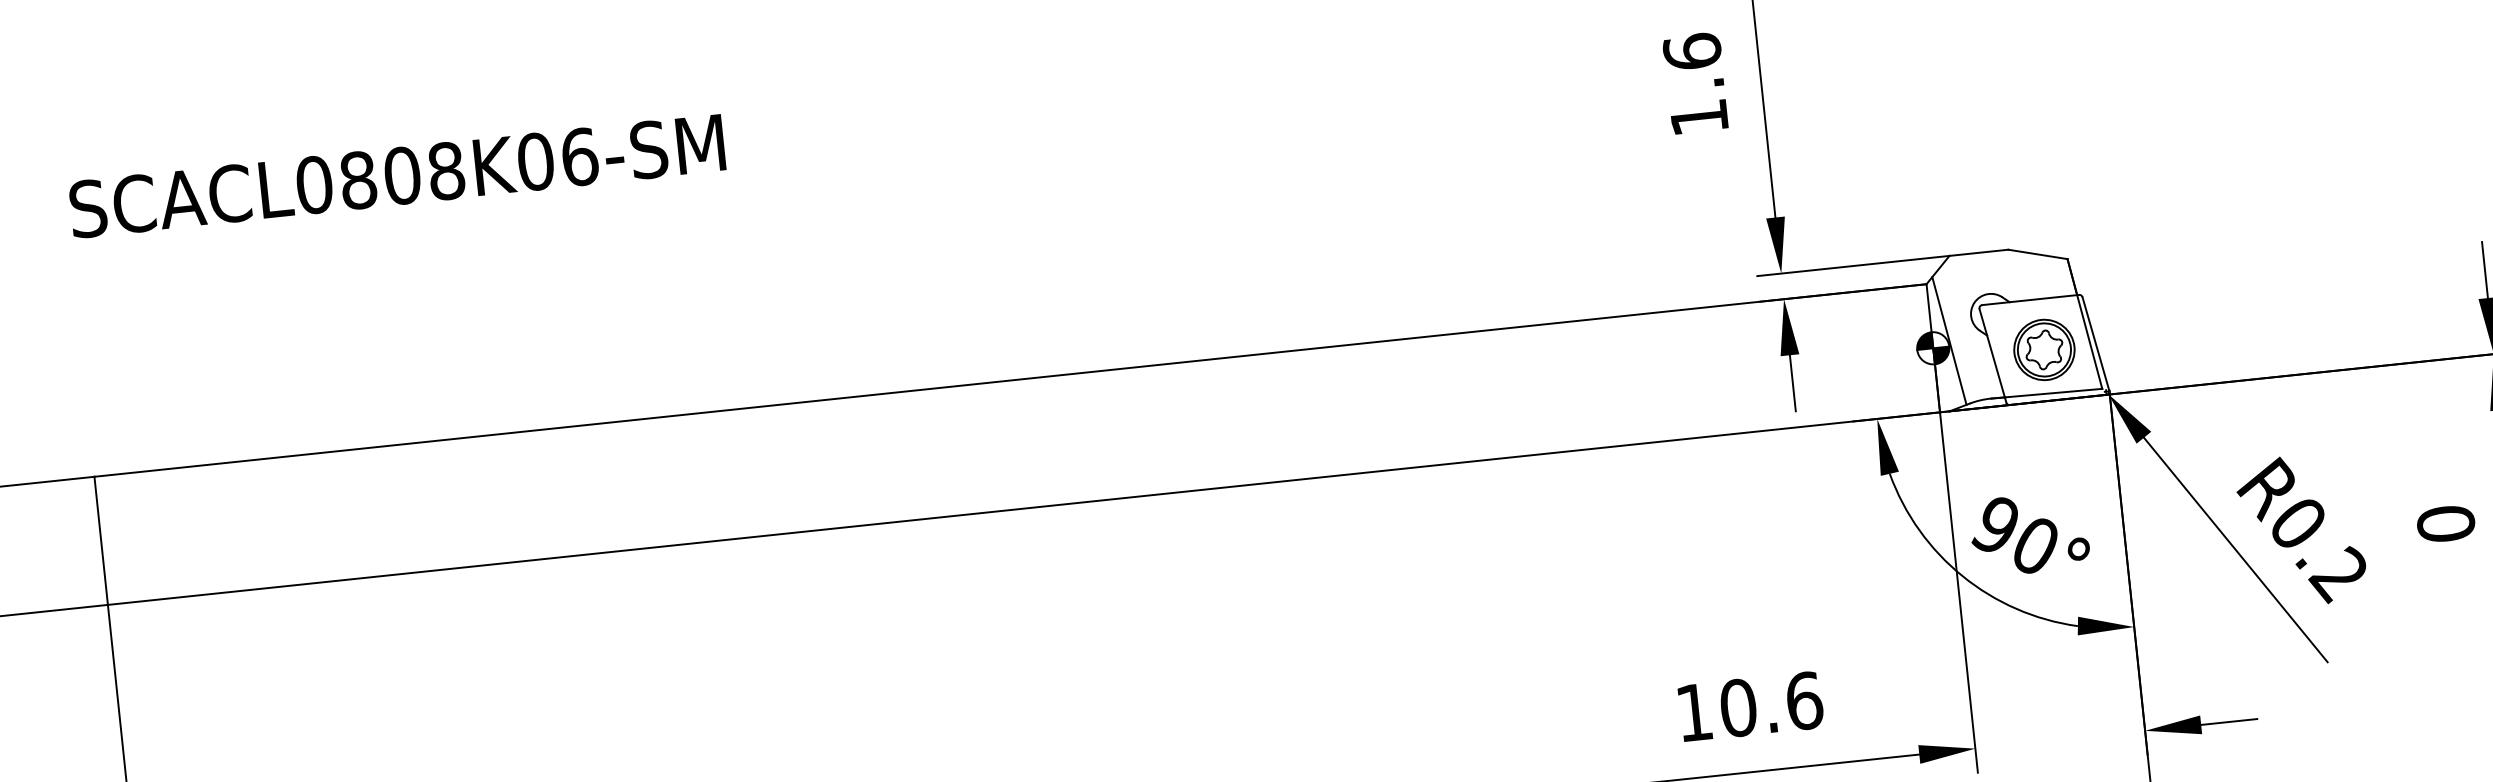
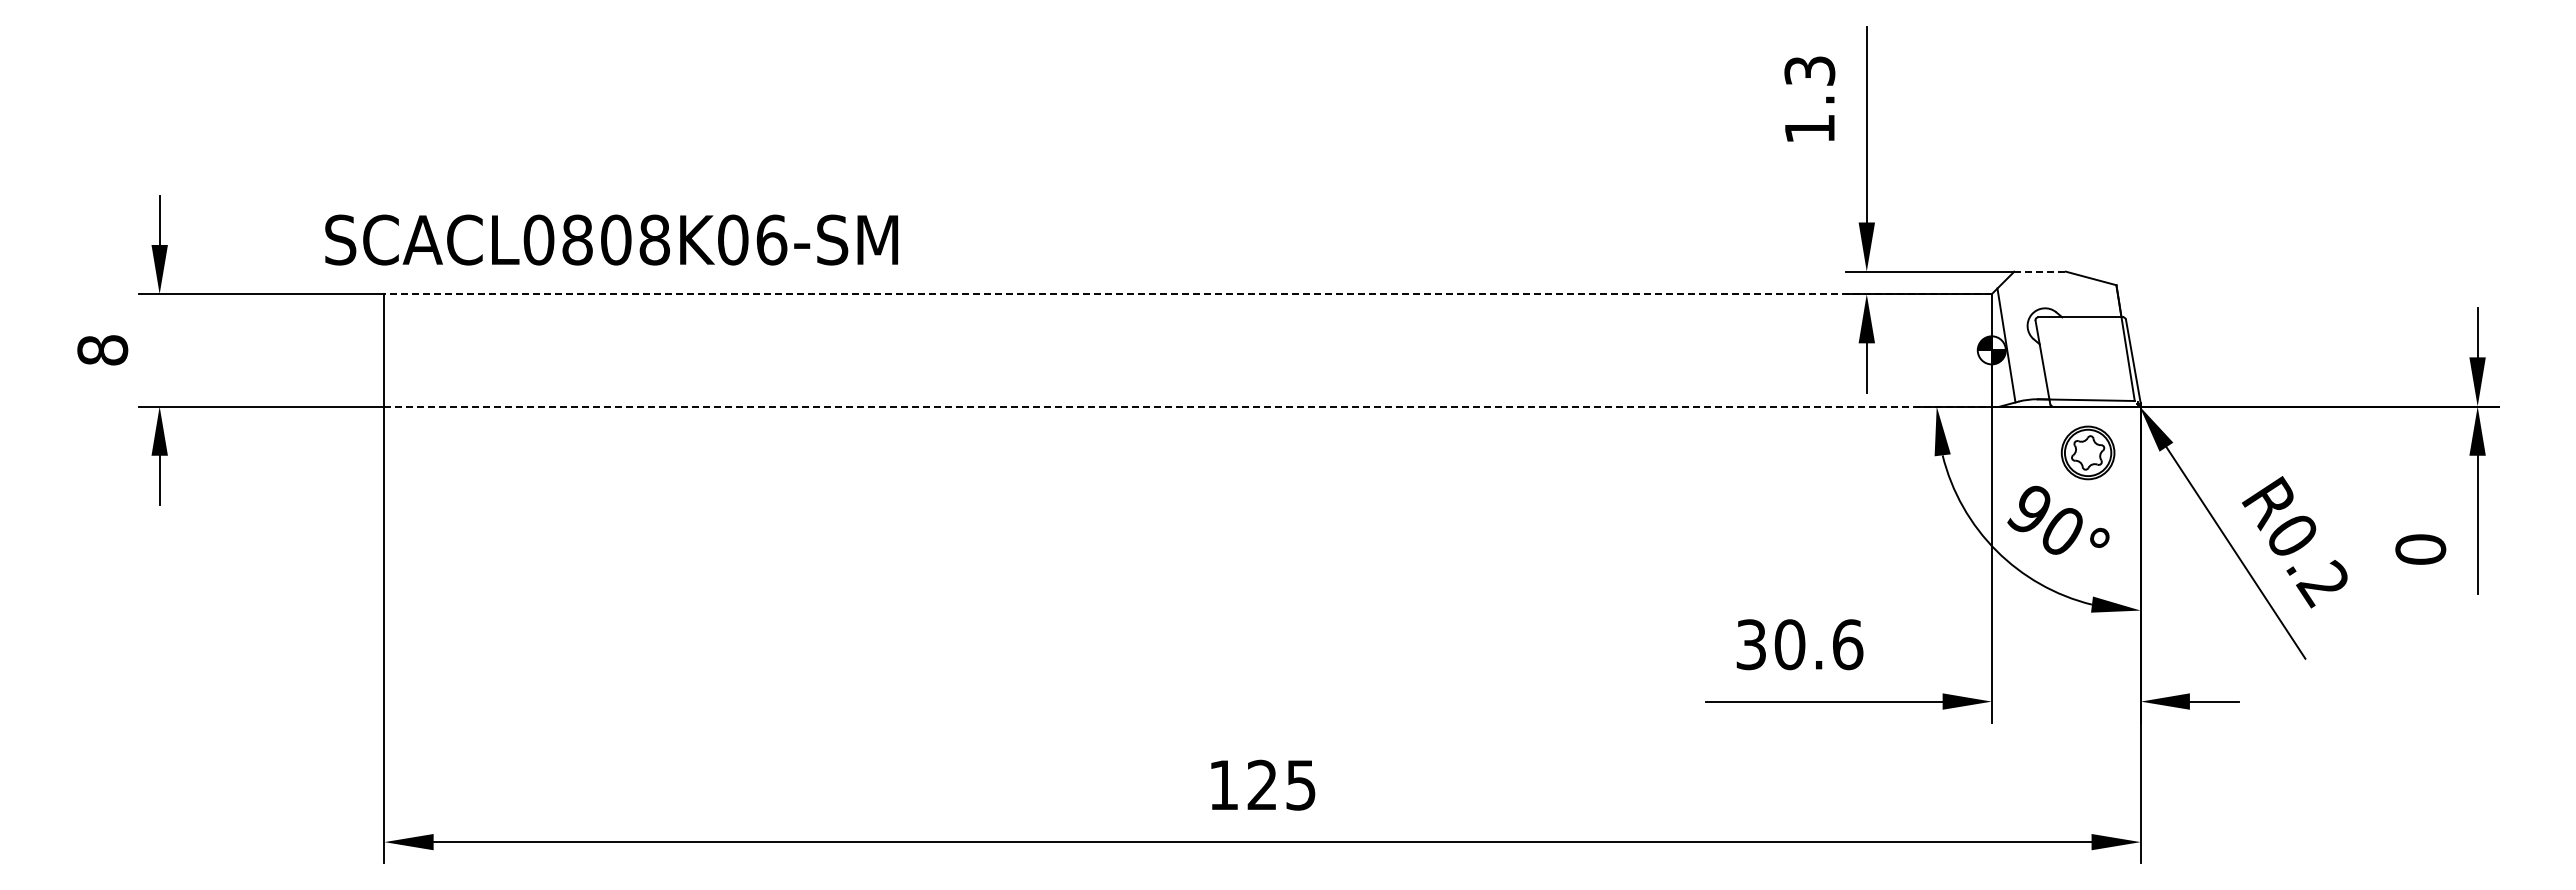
text: (1691, 51) -> (1809, 70), 1.6 -> 1.3
text: (397, 175) -> (611, 239), moved
line: (1979, 252) -> (2040, 271), solid -> dashed
part: (2043, 349) -> (2087, 452), moved
line: (1010, 380) -> (1188, 294), solid -> dashed
line: (1024, 508) -> (1188, 406), solid -> dashed
text: (1693, 712) -> (1750, 644), 10.6 -> 30.6

